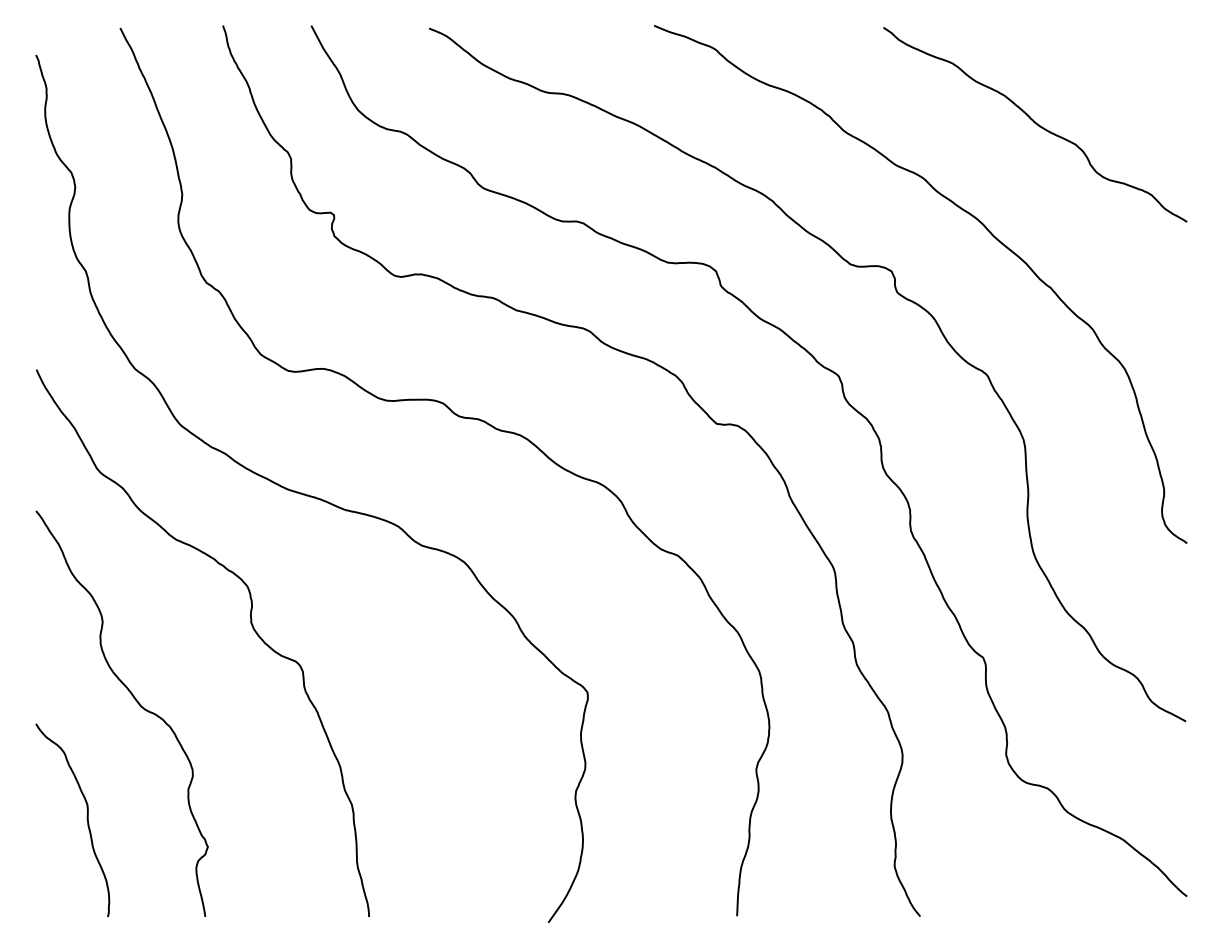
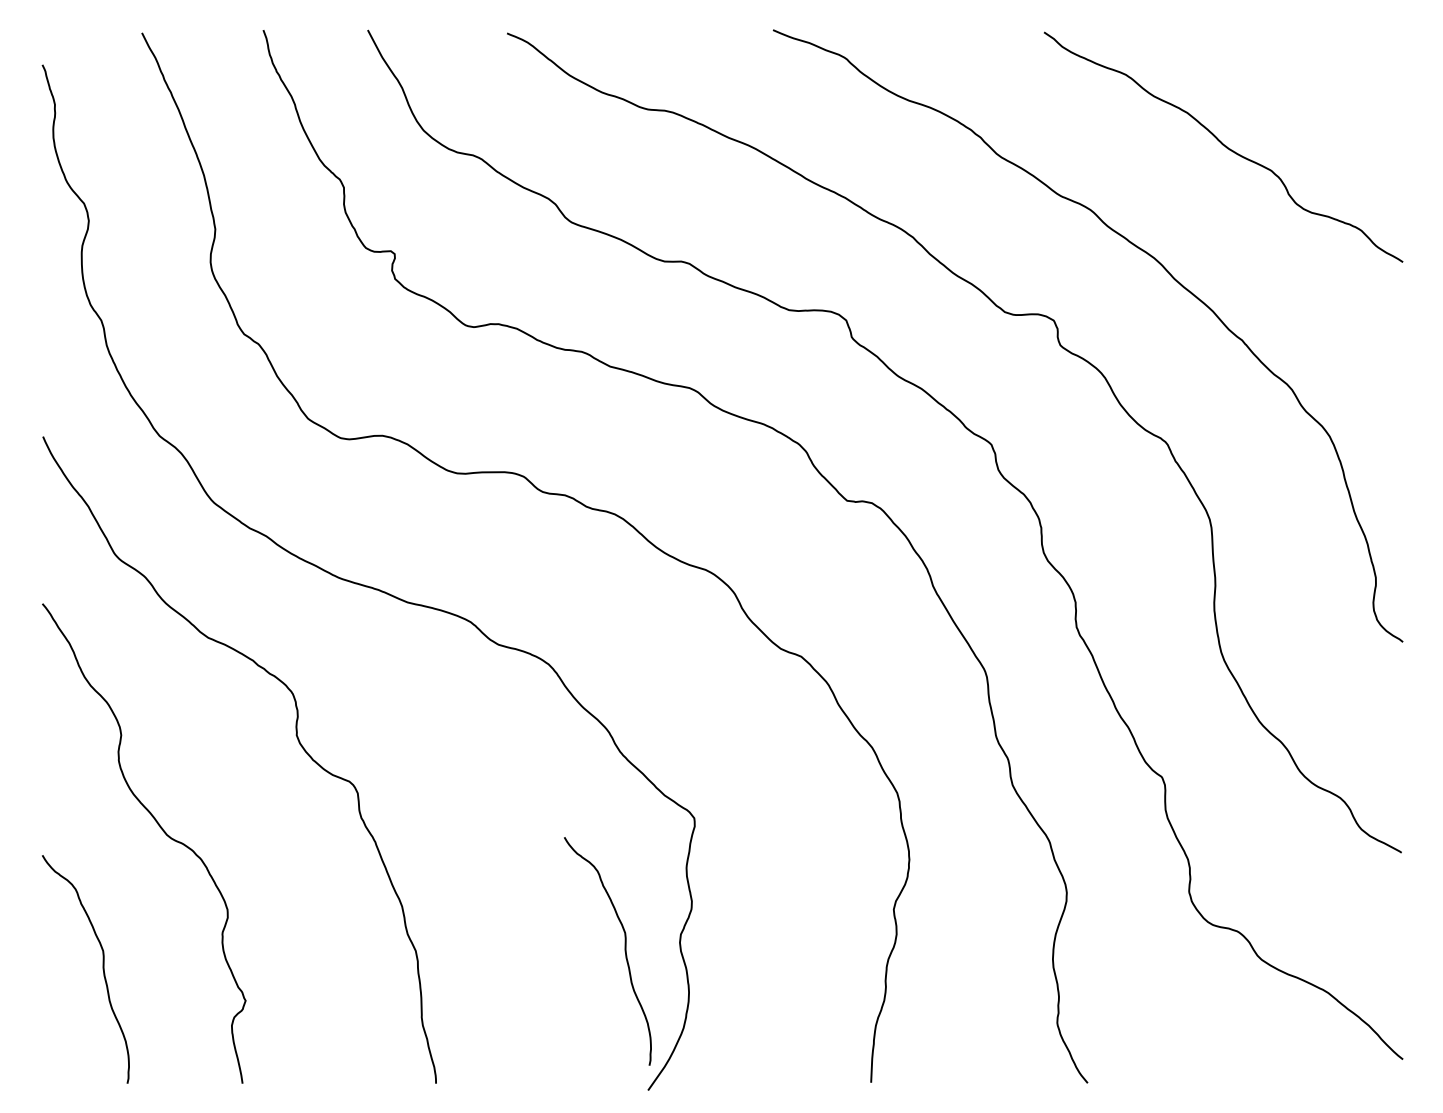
curve: (528, 805) -> (624, 951), added

